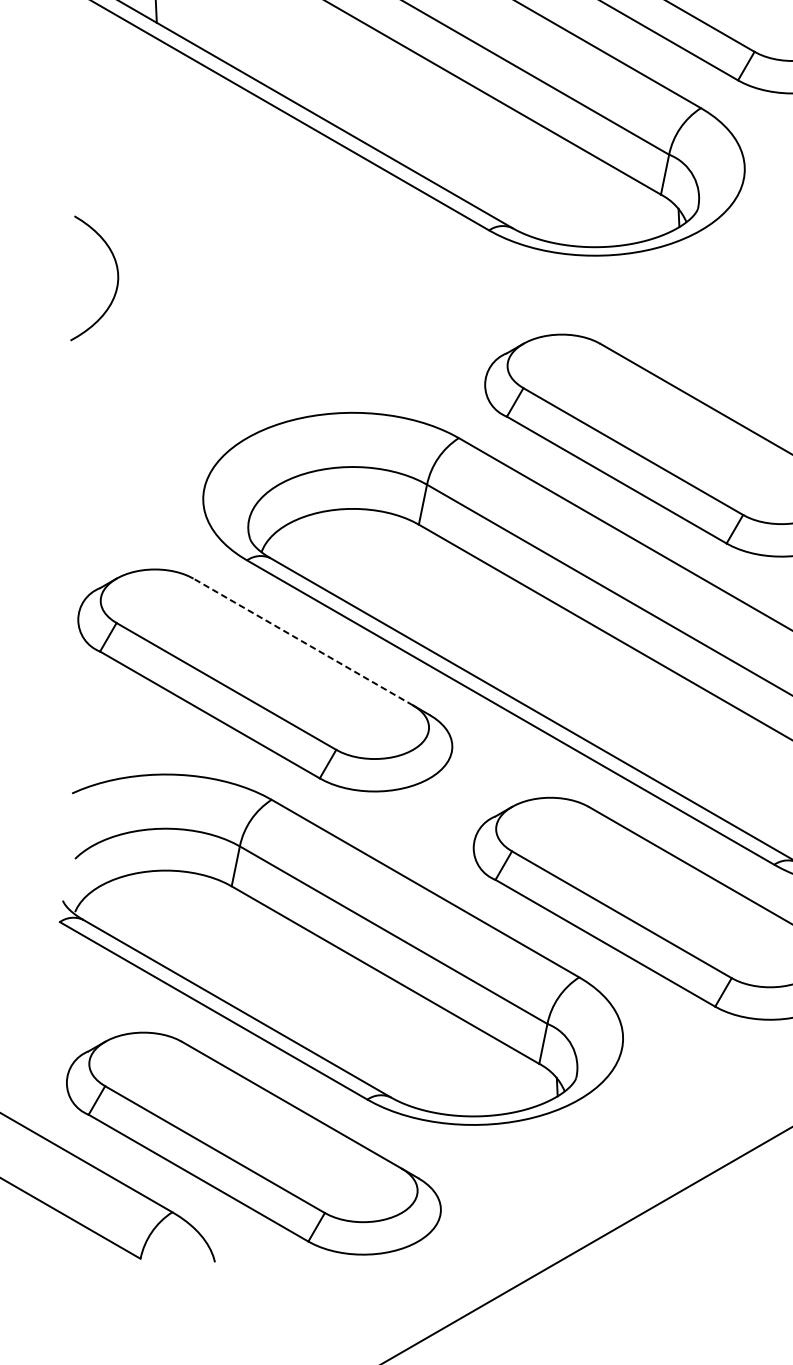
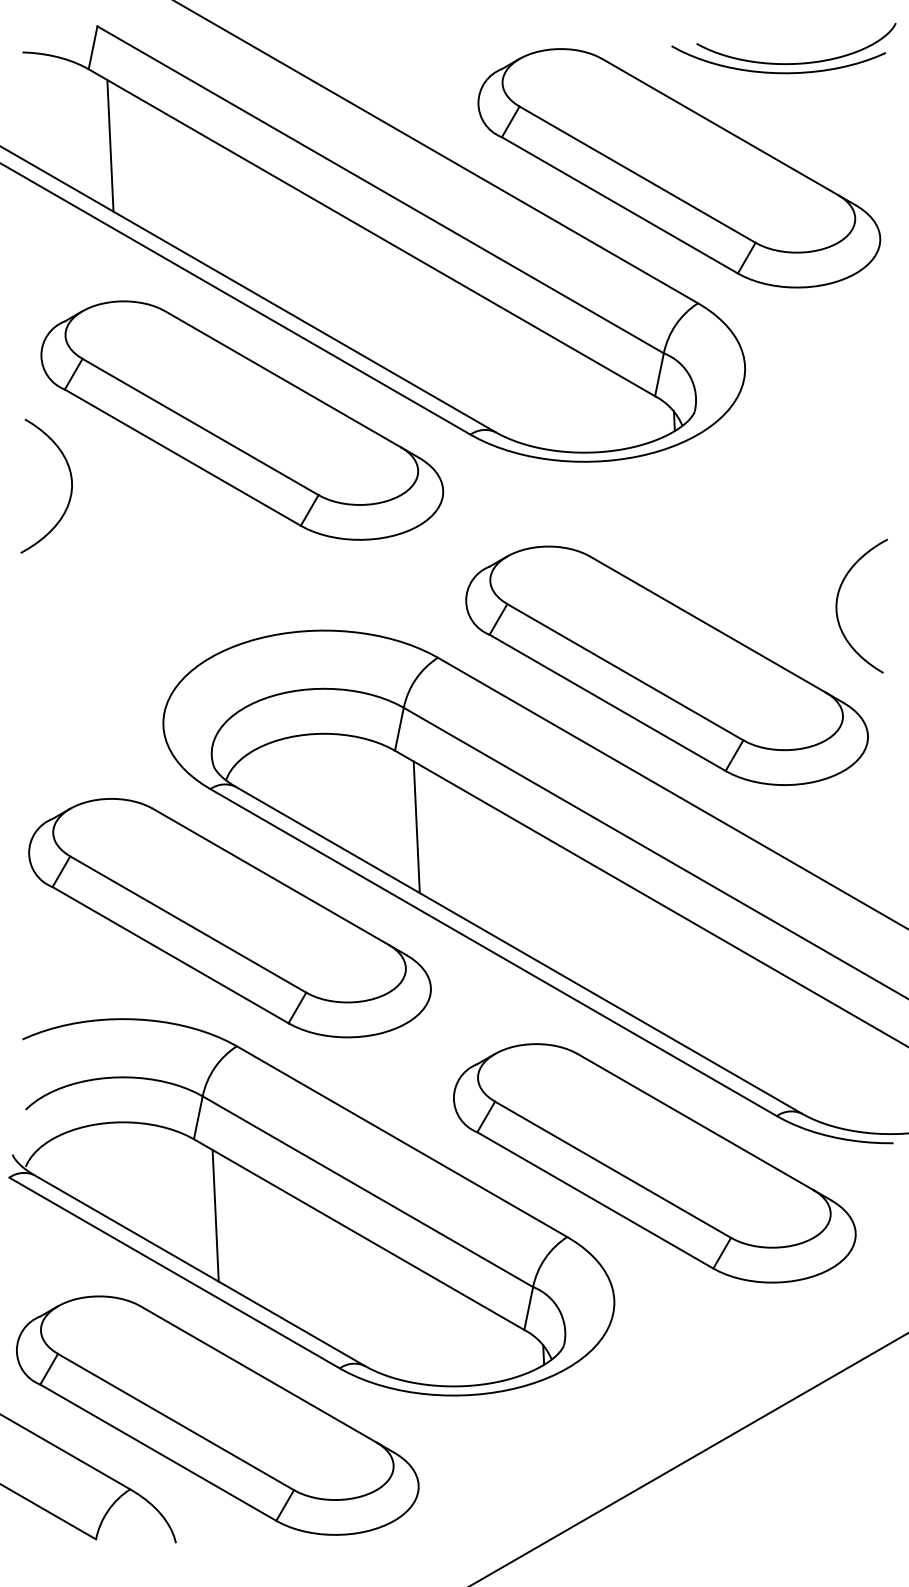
part: (276, 217) -> (242, 420), added
line: (438, 596) -> (416, 827), added
line: (302, 641) -> (270, 876), dashed -> solid
line: (251, 957) -> (215, 1215), added

